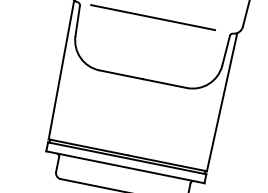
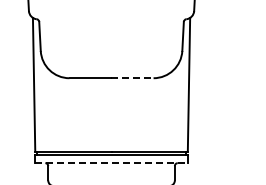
line: (153, 17) -> (109, 19), removed
line: (164, 83) -> (132, 78), solid -> dashed
line: (126, 167) -> (112, 163), solid -> dashed

